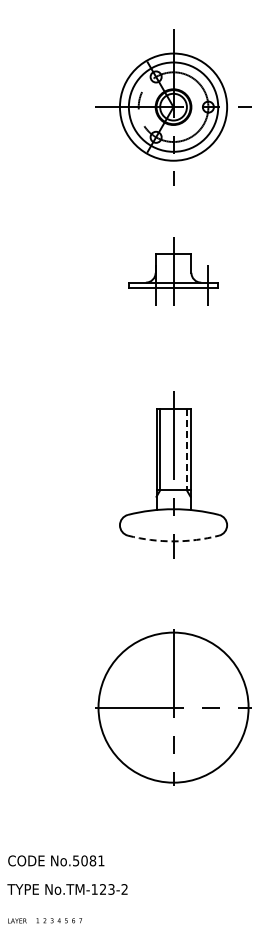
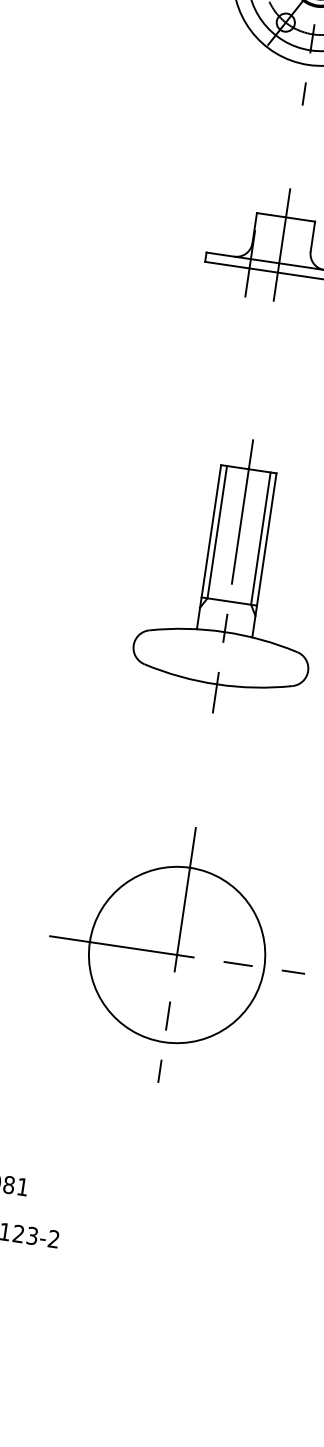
line: (186, 449) -> (260, 537), dashed -> solid
arc: (173, 541) -> (216, 684), dashed -> solid
circle: (173, 707) -> (177, 954), size x0.71

